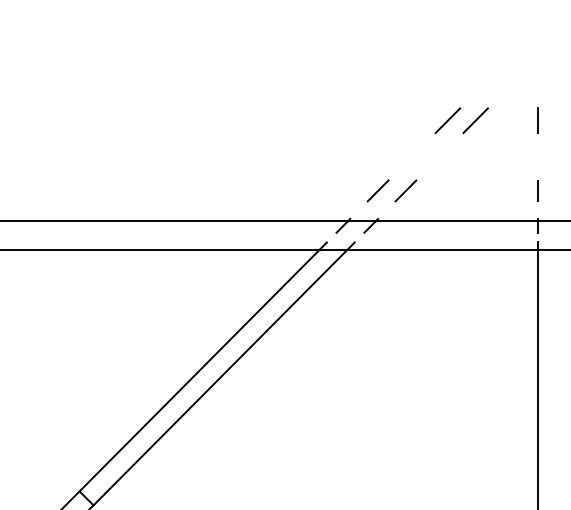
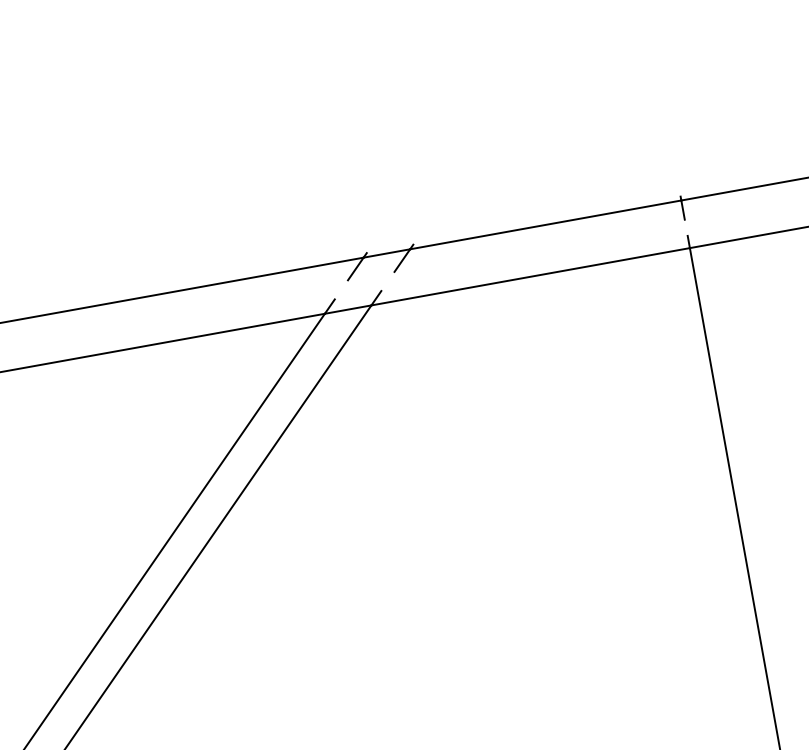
line: (447, 120) -> (499, 58), removed
line: (475, 120) -> (546, 50), removed
line: (537, 120) -> (650, 31), removed
line: (377, 190) -> (403, 197), removed
line: (405, 190) -> (450, 188), removed
line: (537, 190) -> (671, 149), removed

